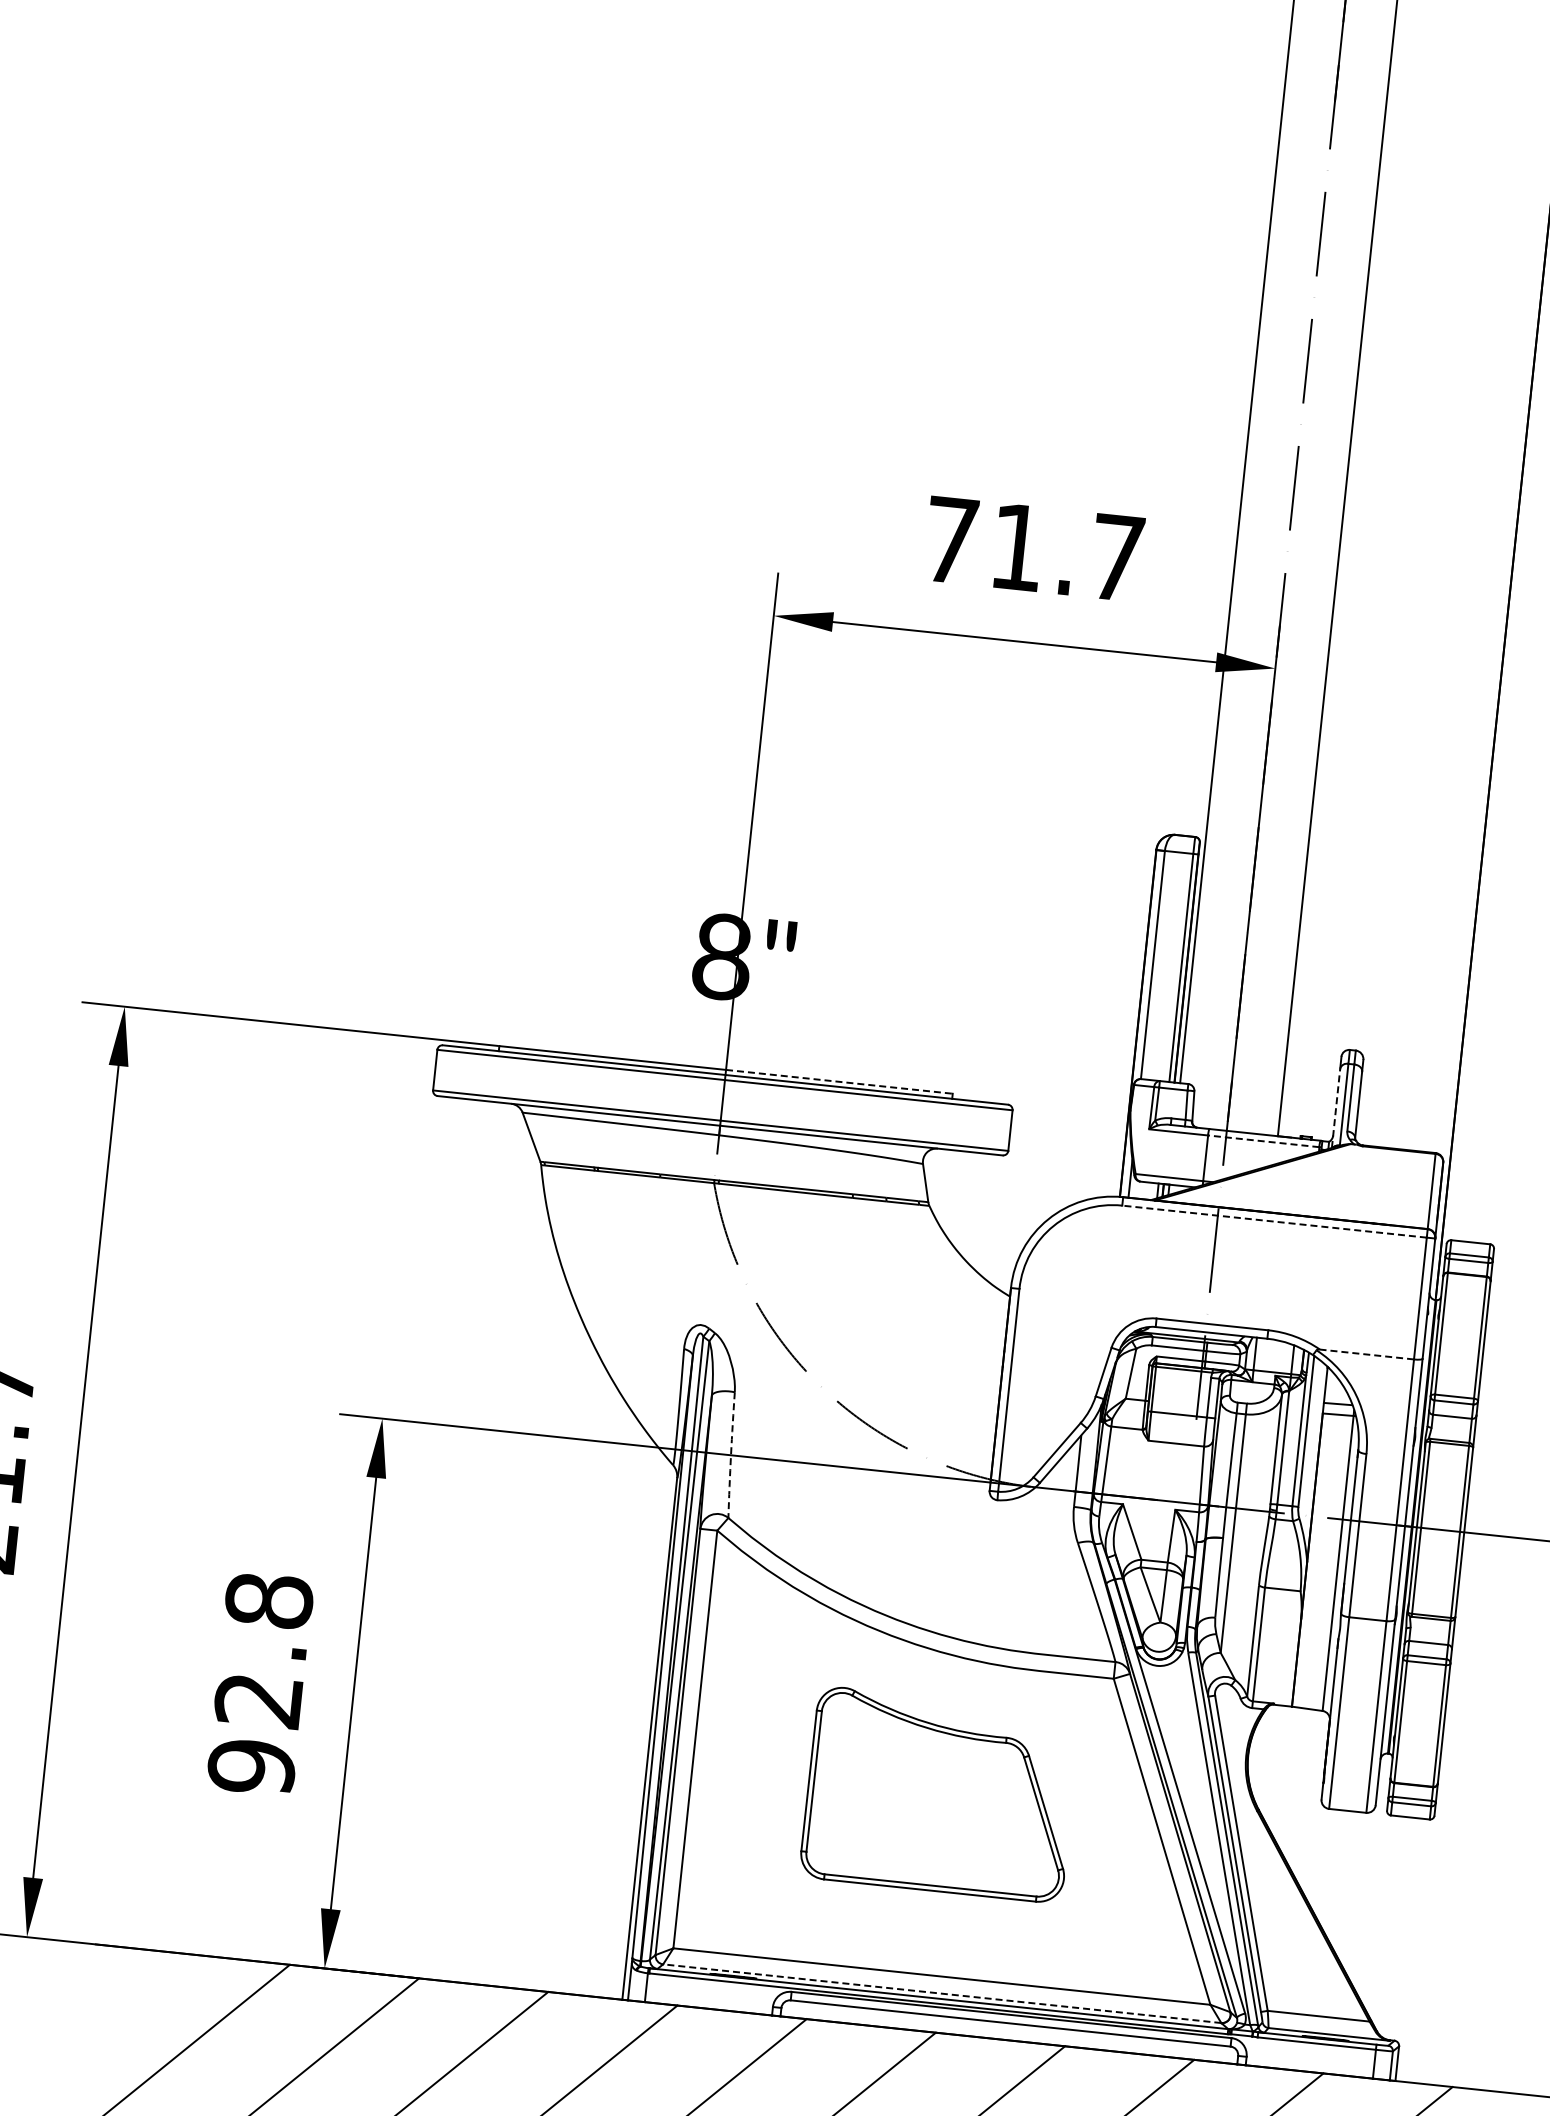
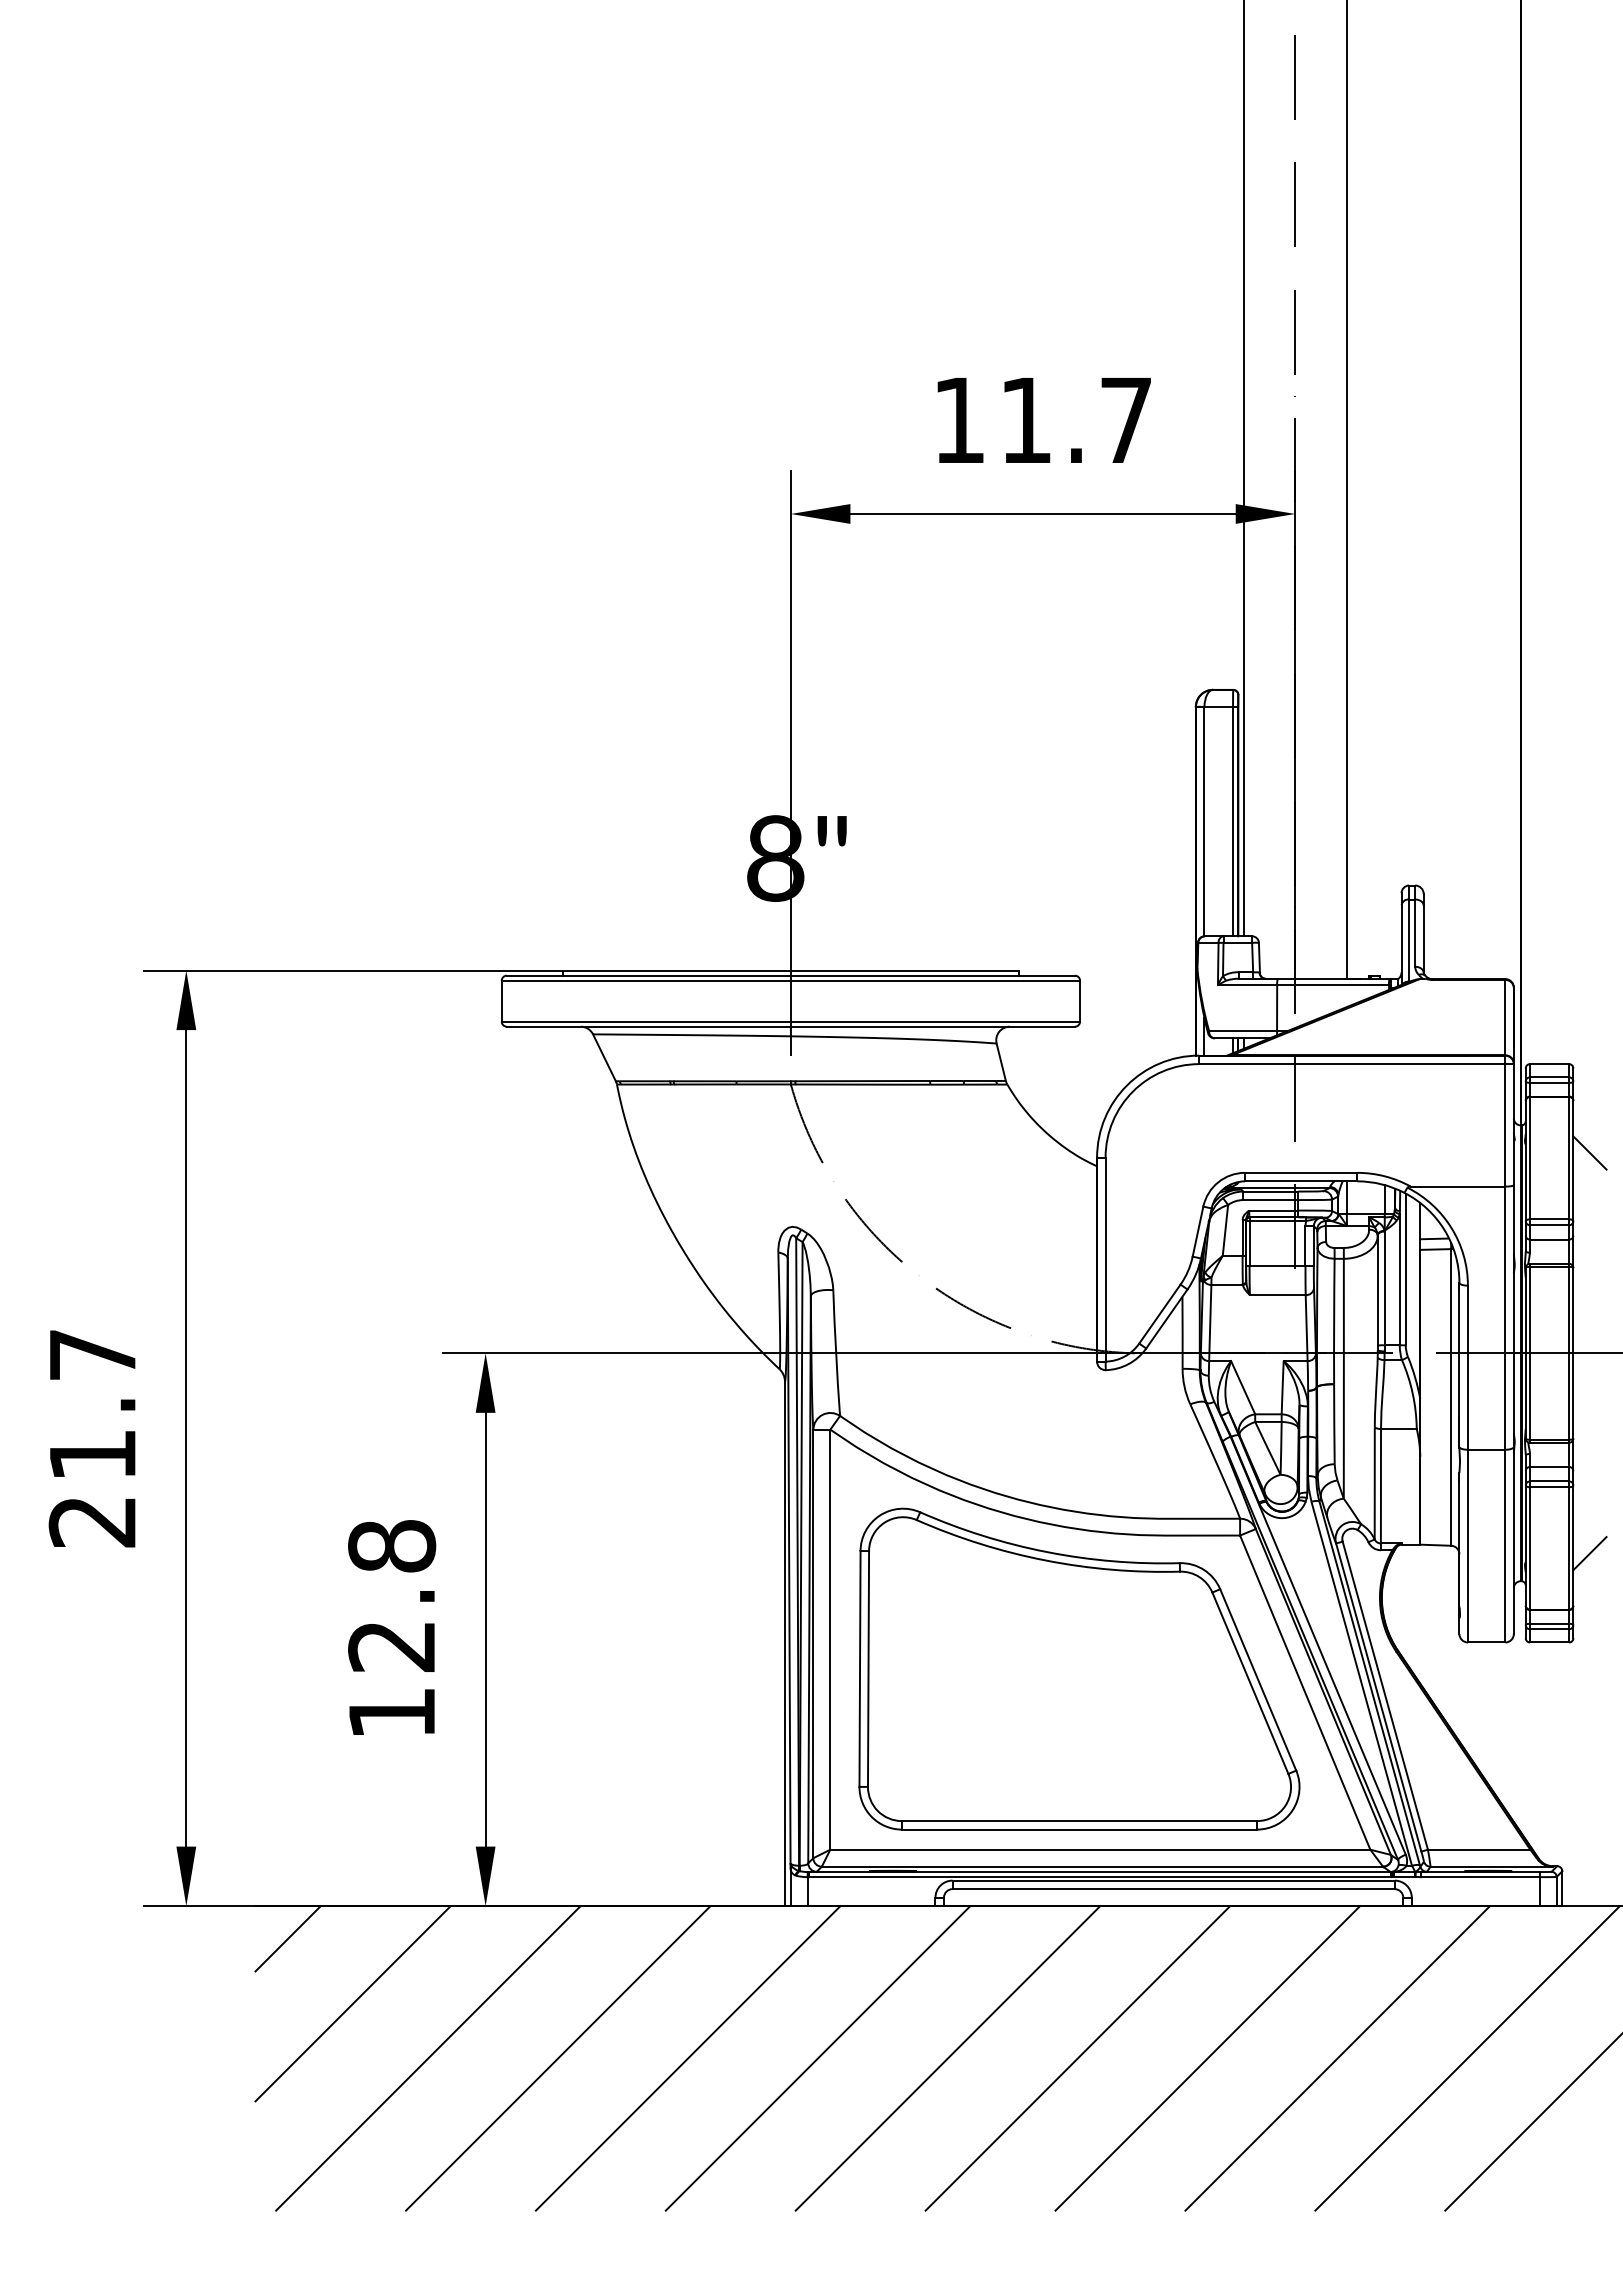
text: (951, 539) -> (959, 419), 71.7 -> 11.7
line: (839, 1081) -> (904, 970), dashed -> solid
line: (1336, 1107) -> (1401, 944), dashed -> solid
line: (1264, 1141) -> (1333, 985), dashed -> solid
line: (1273, 1221) -> (1351, 1064), dashed -> solid
line: (1501, 1334) -> (1589, 1152), added
line: (1366, 1354) -> (1457, 1186), dashed -> solid
arc: (731, 1455) -> (836, 1353), dashed -> solid
line: (1459, 1733) -> (1589, 1553), added
text: (252, 1767) -> (392, 1713), 92.8 -> 12.8
part: (940, 1794) -> (1079, 1668), size x1.67
line: (124, 1979) -> (287, 1938), added
line: (942, 1993) -> (1102, 1866), dashed -> solid

